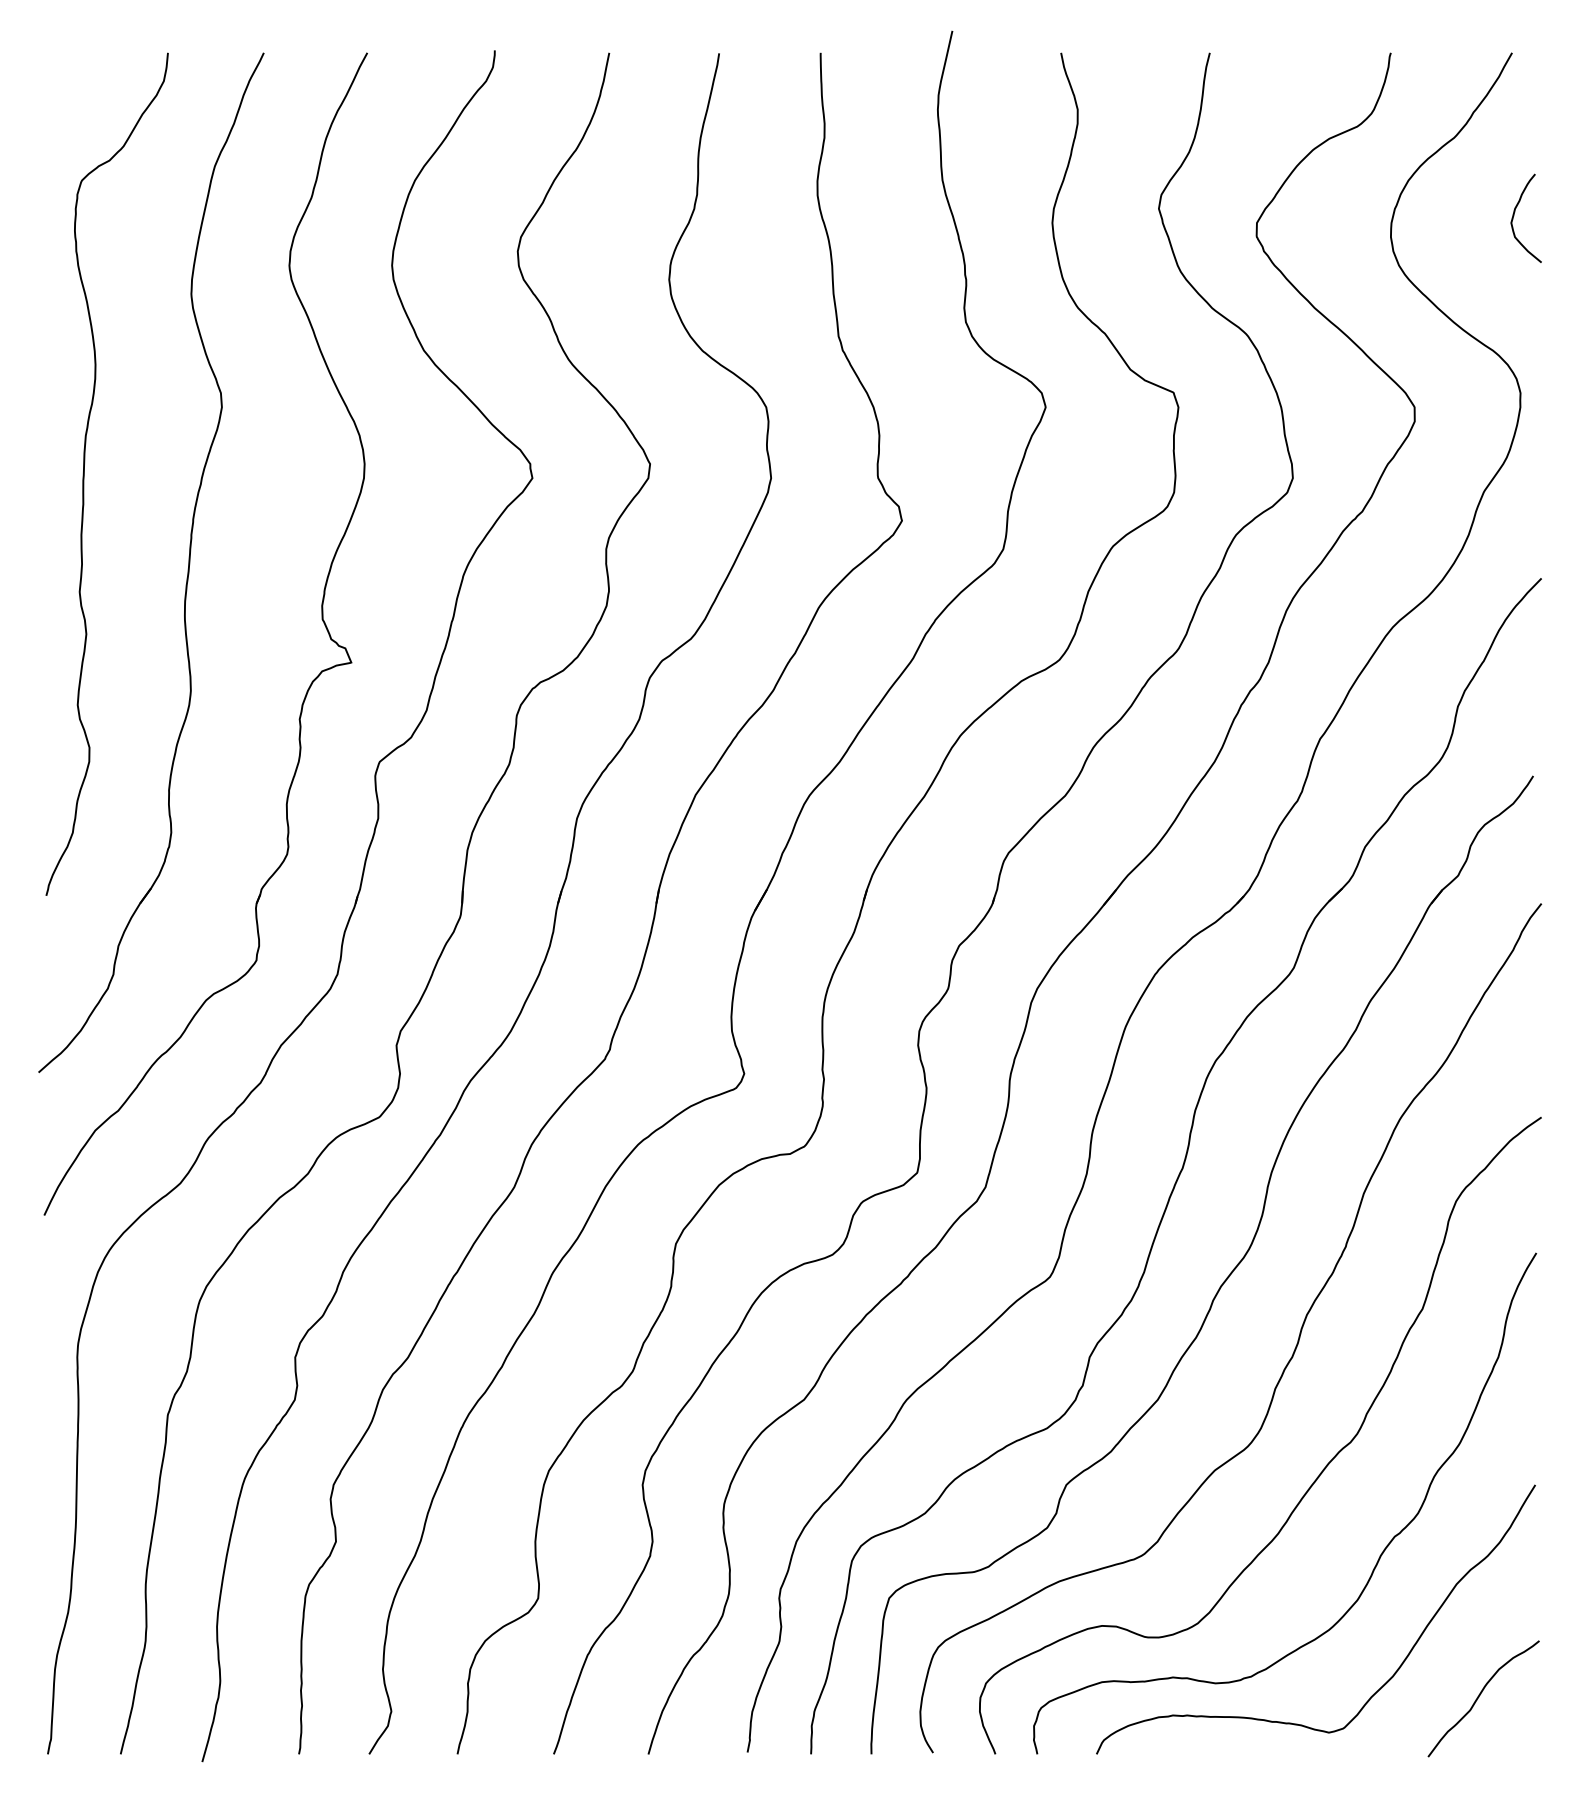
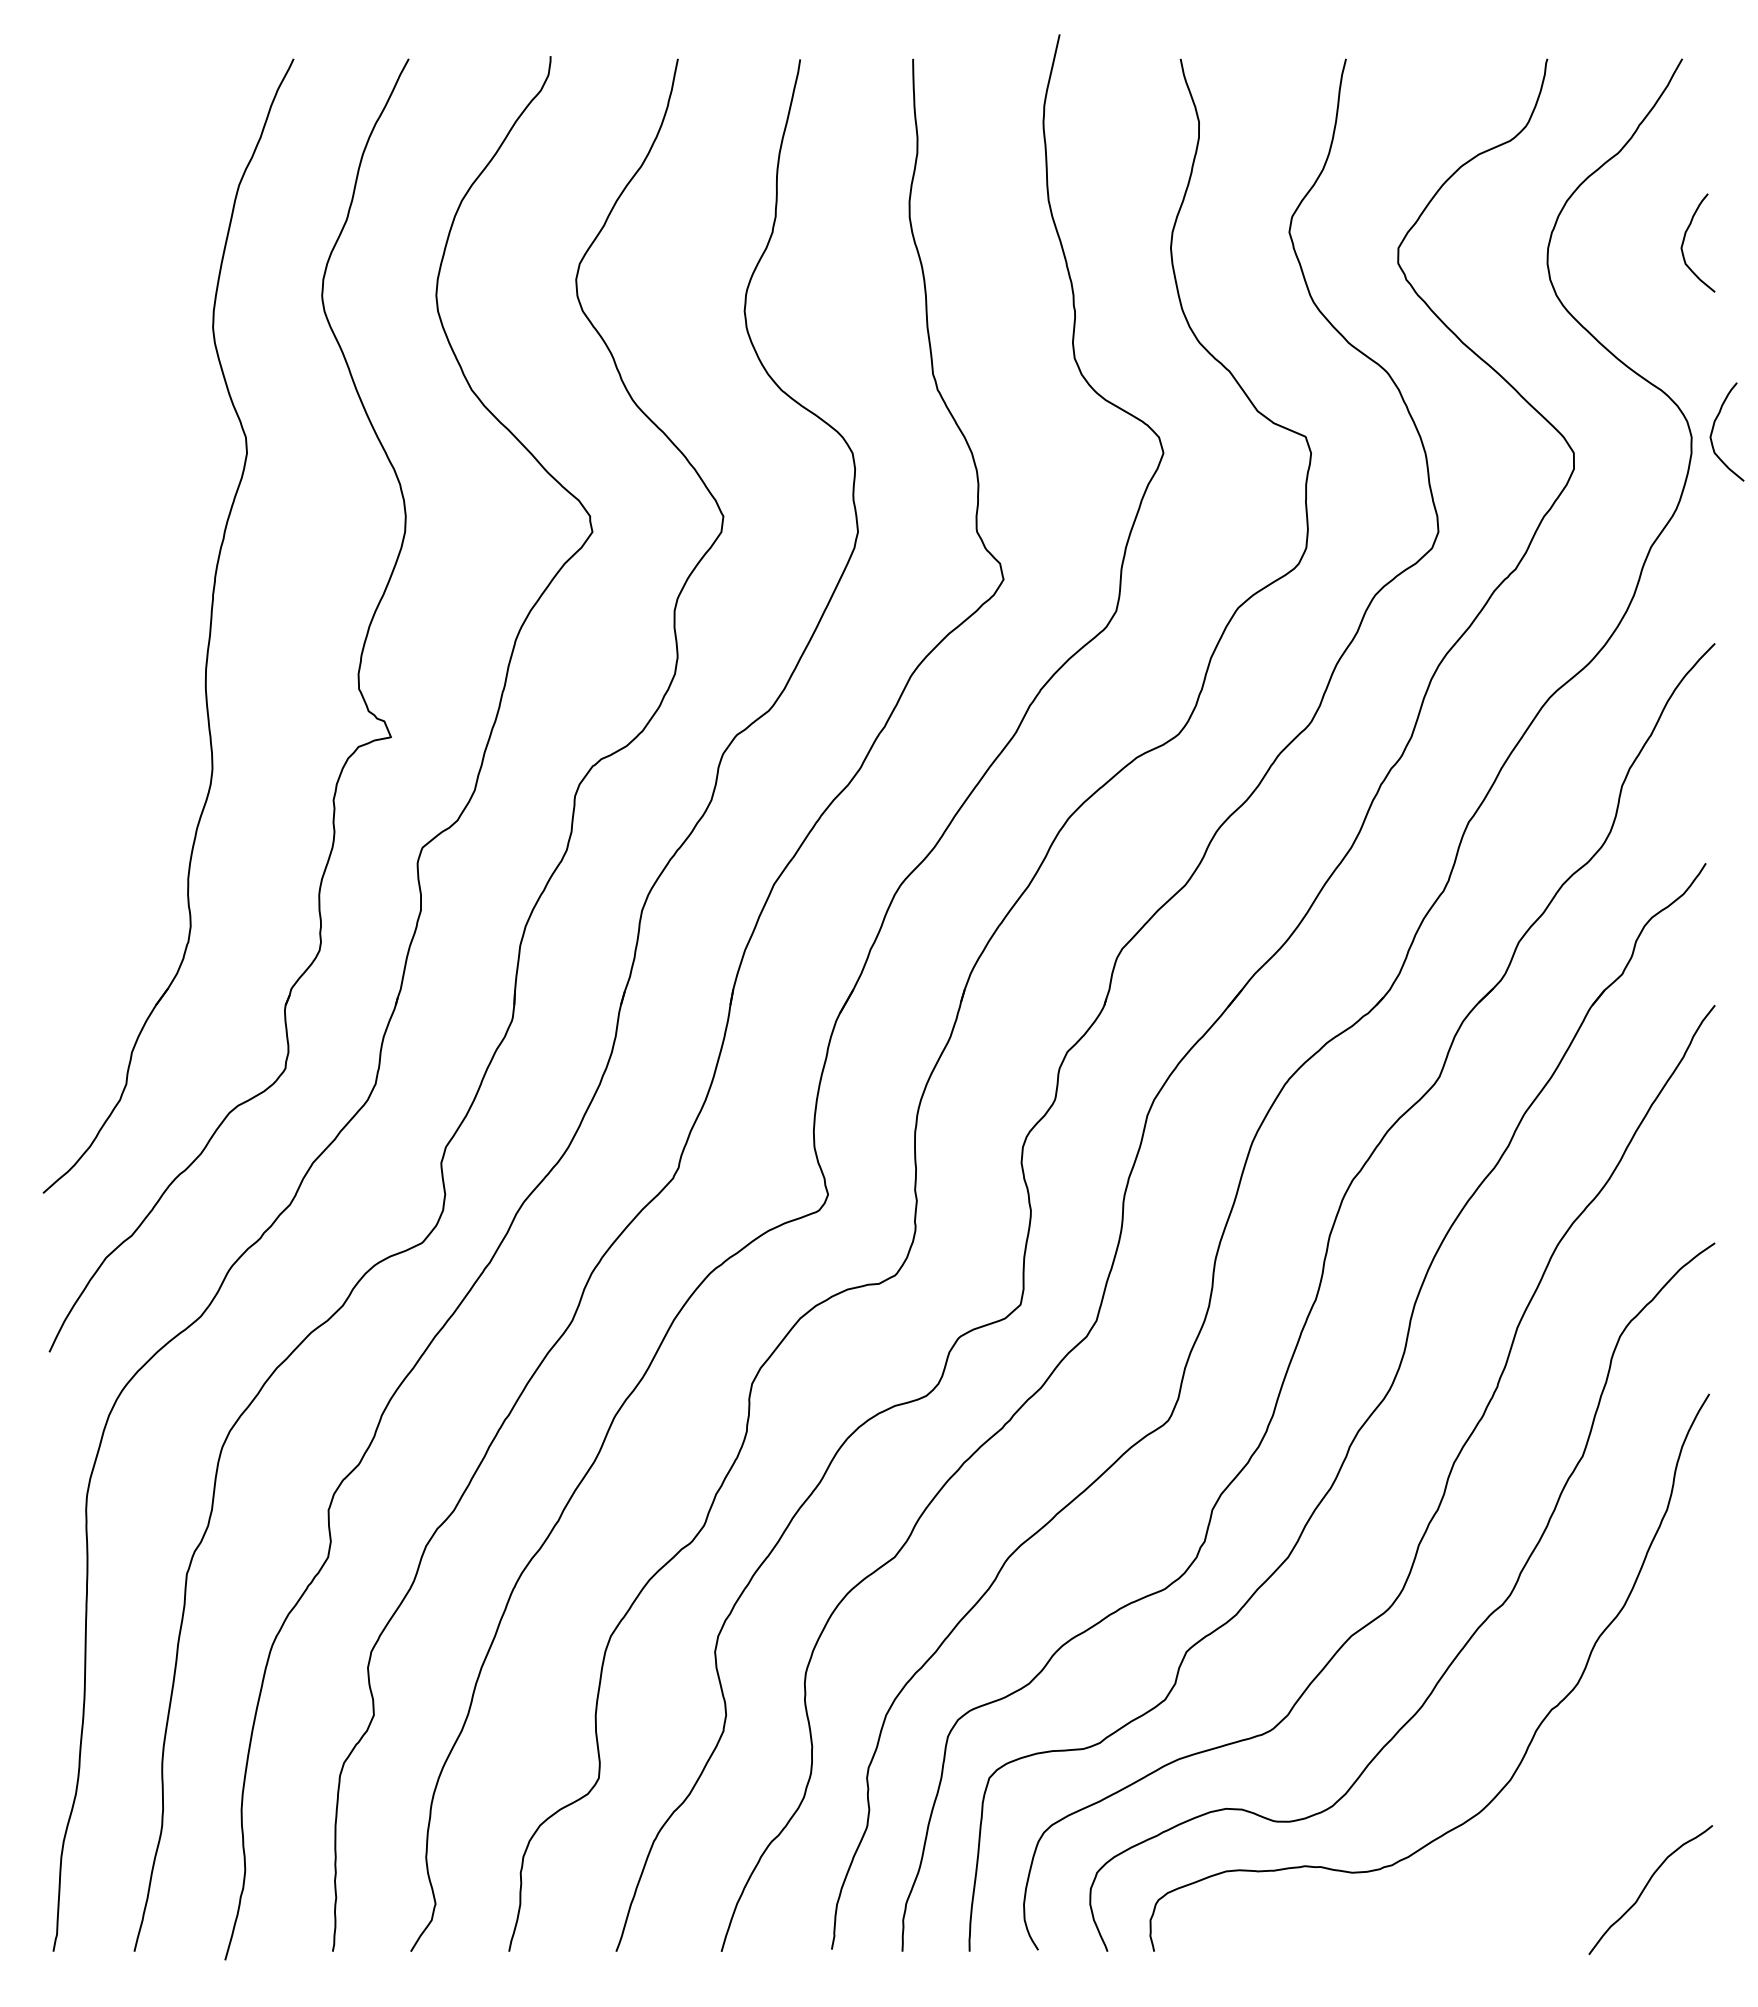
curve: (1541, 383) -> (1714, 426), added
curve: (84, 474) -> (94, 527), removed
curve: (1381, 1685) -> (1537, 1875), removed

